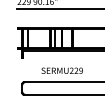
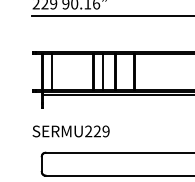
text: (61, 70) -> (69, 130), moved

